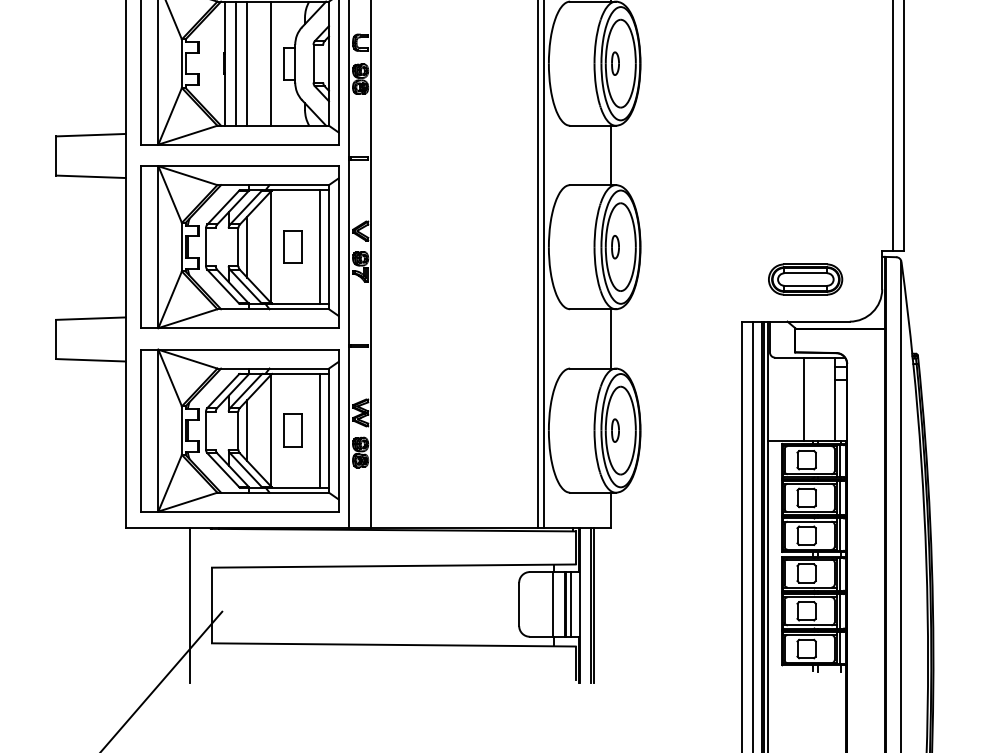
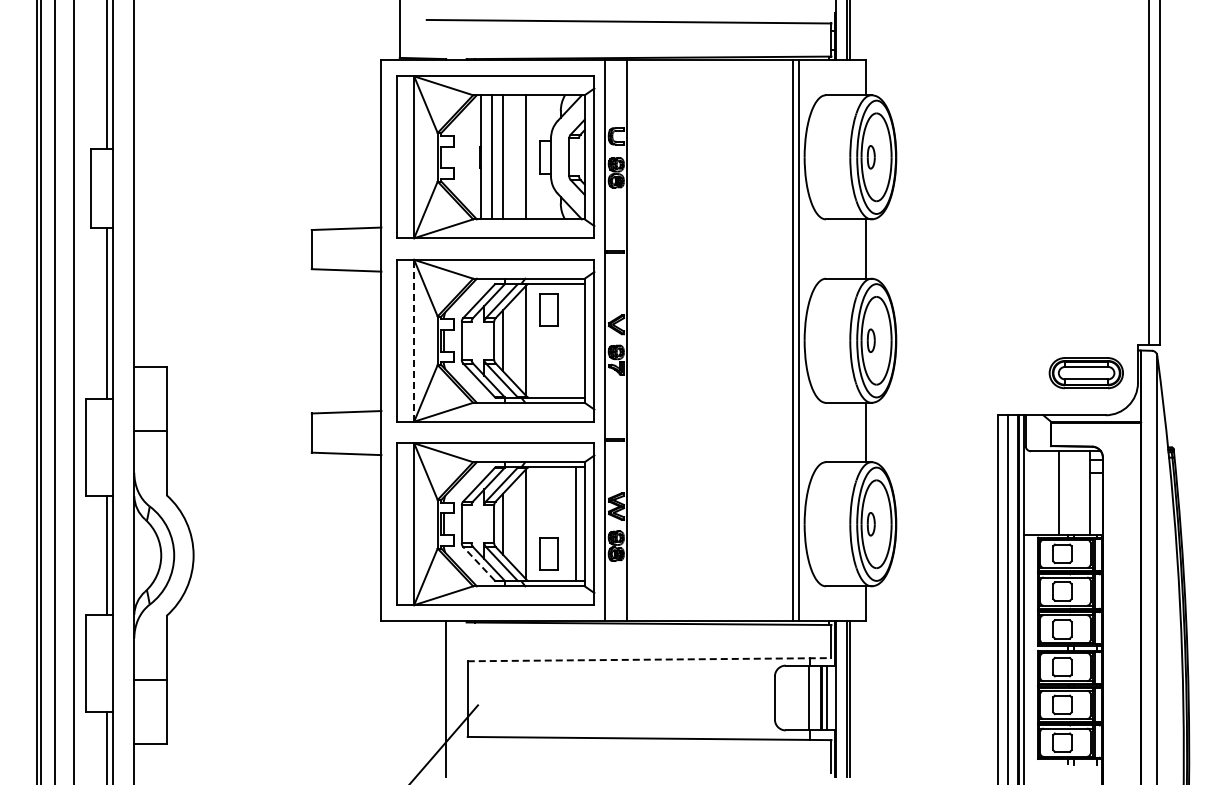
line: (158, 246) -> (414, 340), solid -> dashed
part: (292, 246) -> (548, 309), moved
line: (320, 246) -> (576, 340), removed
part: (804, 279) -> (1085, 373), moved
part: (292, 429) -> (548, 553), moved
line: (222, 469) -> (478, 563), solid -> dashed
line: (393, 565) -> (649, 659), solid -> dashed

